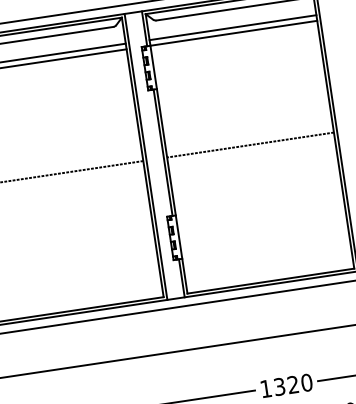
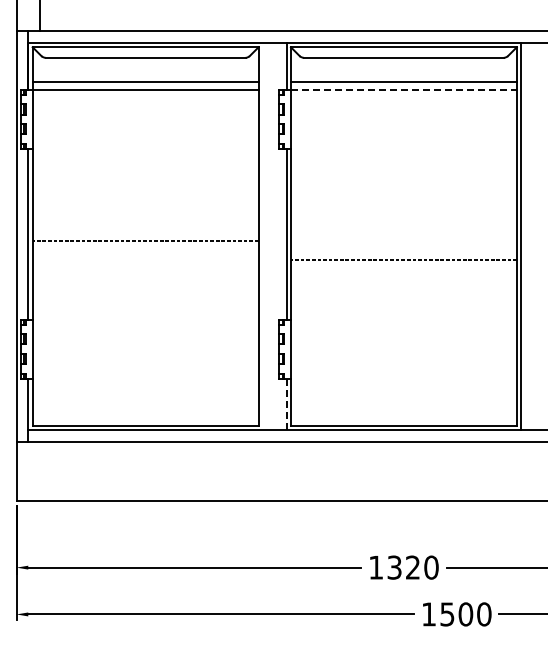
line: (233, 33) -> (403, 90), solid -> dashed
line: (250, 145) -> (403, 260), moved
line: (146, 156) -> (263, 236), removed
line: (181, 278) -> (286, 404), solid -> dashed

